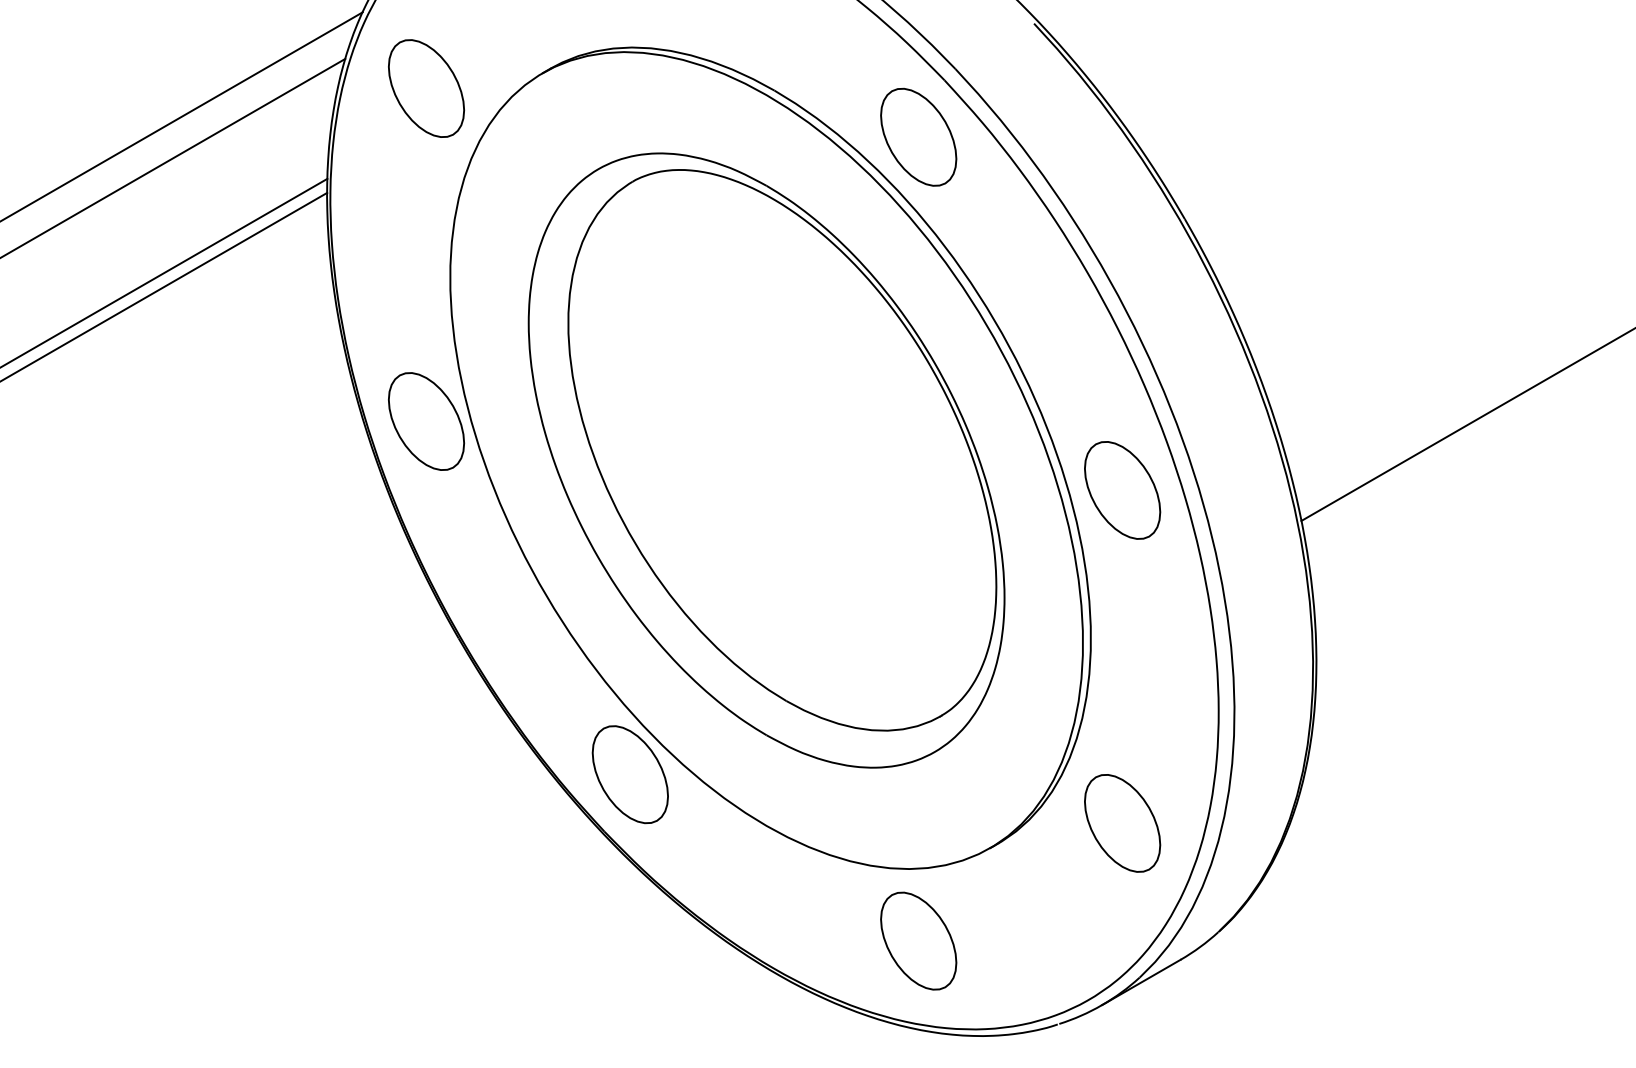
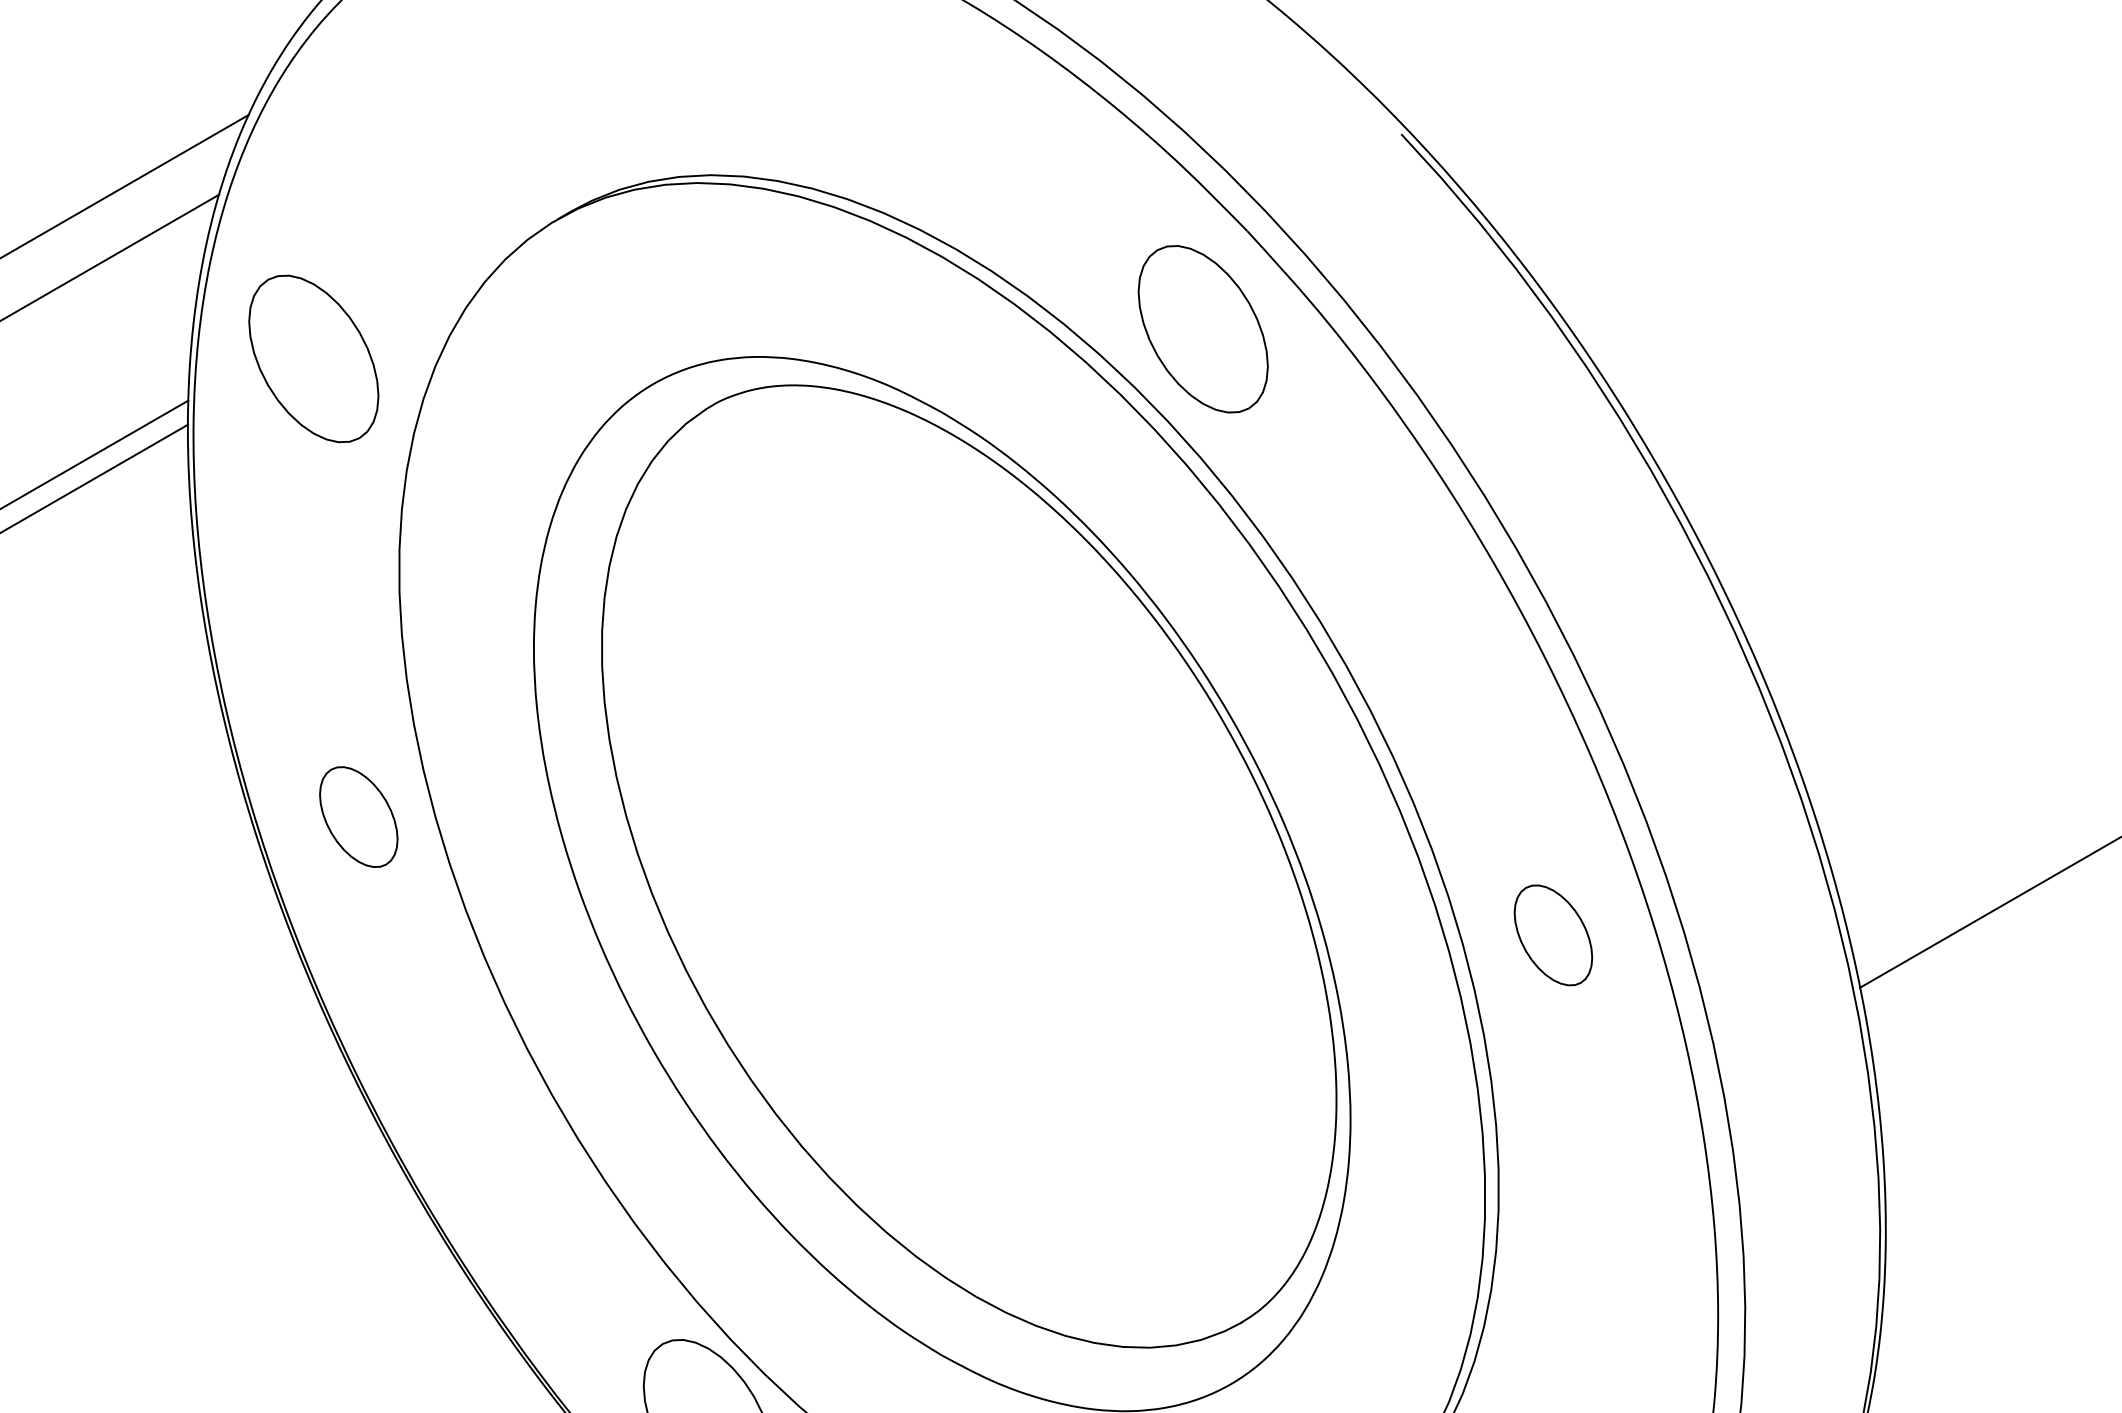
part: (426, 88) -> (313, 358), moved
part: (426, 421) -> (358, 817), size x0.6
part: (1122, 490) -> (1553, 935), size x0.6

